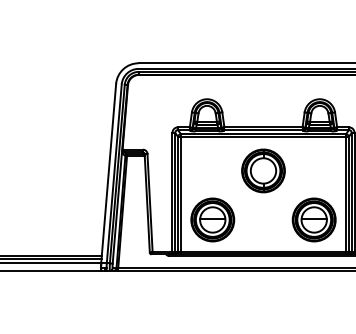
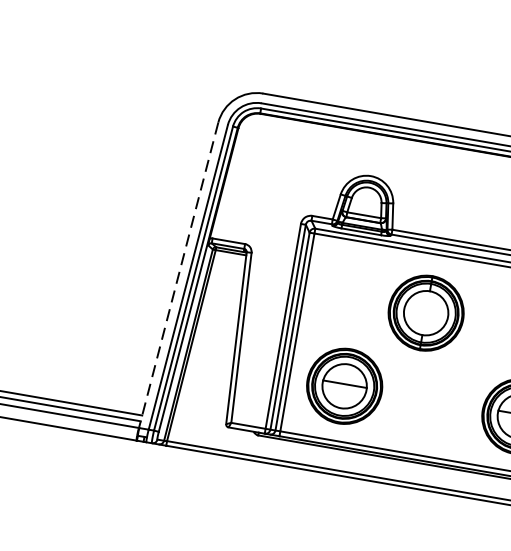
part: (263, 170) -> (426, 312), moved
line: (108, 174) -> (178, 276), solid -> dashed

